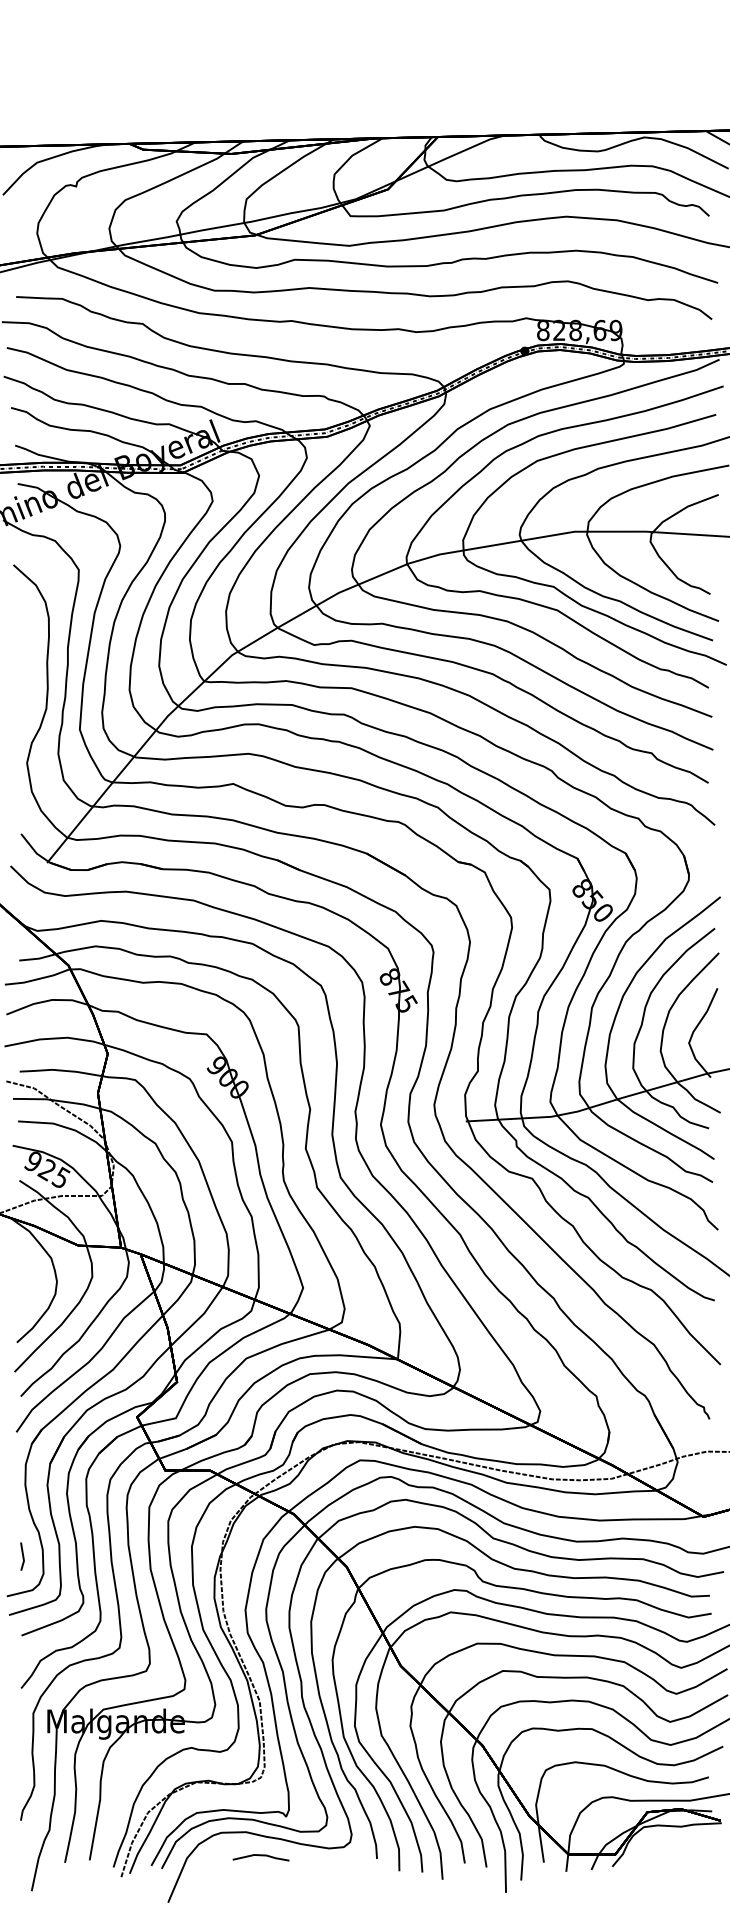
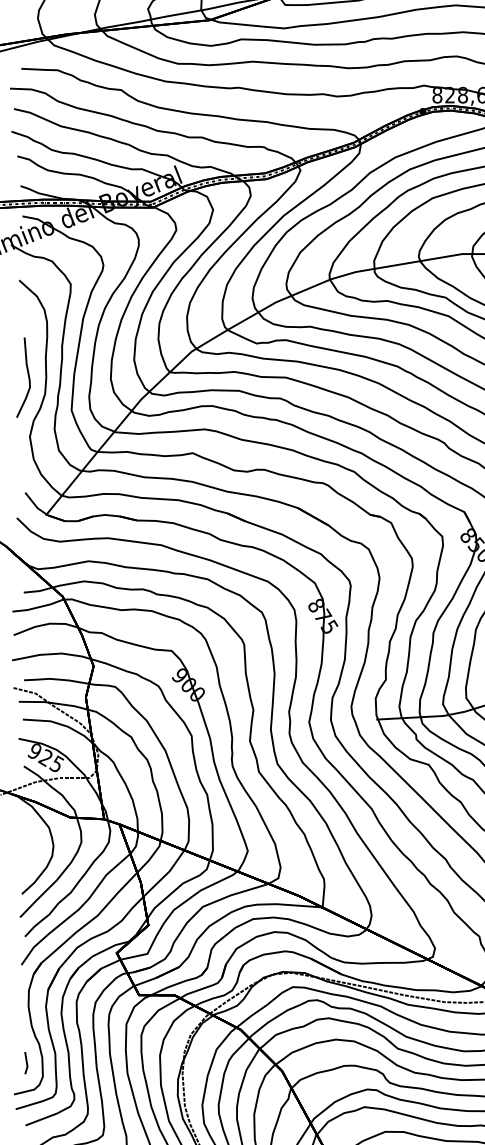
curve: (24, 685) -> (27, 375), added

